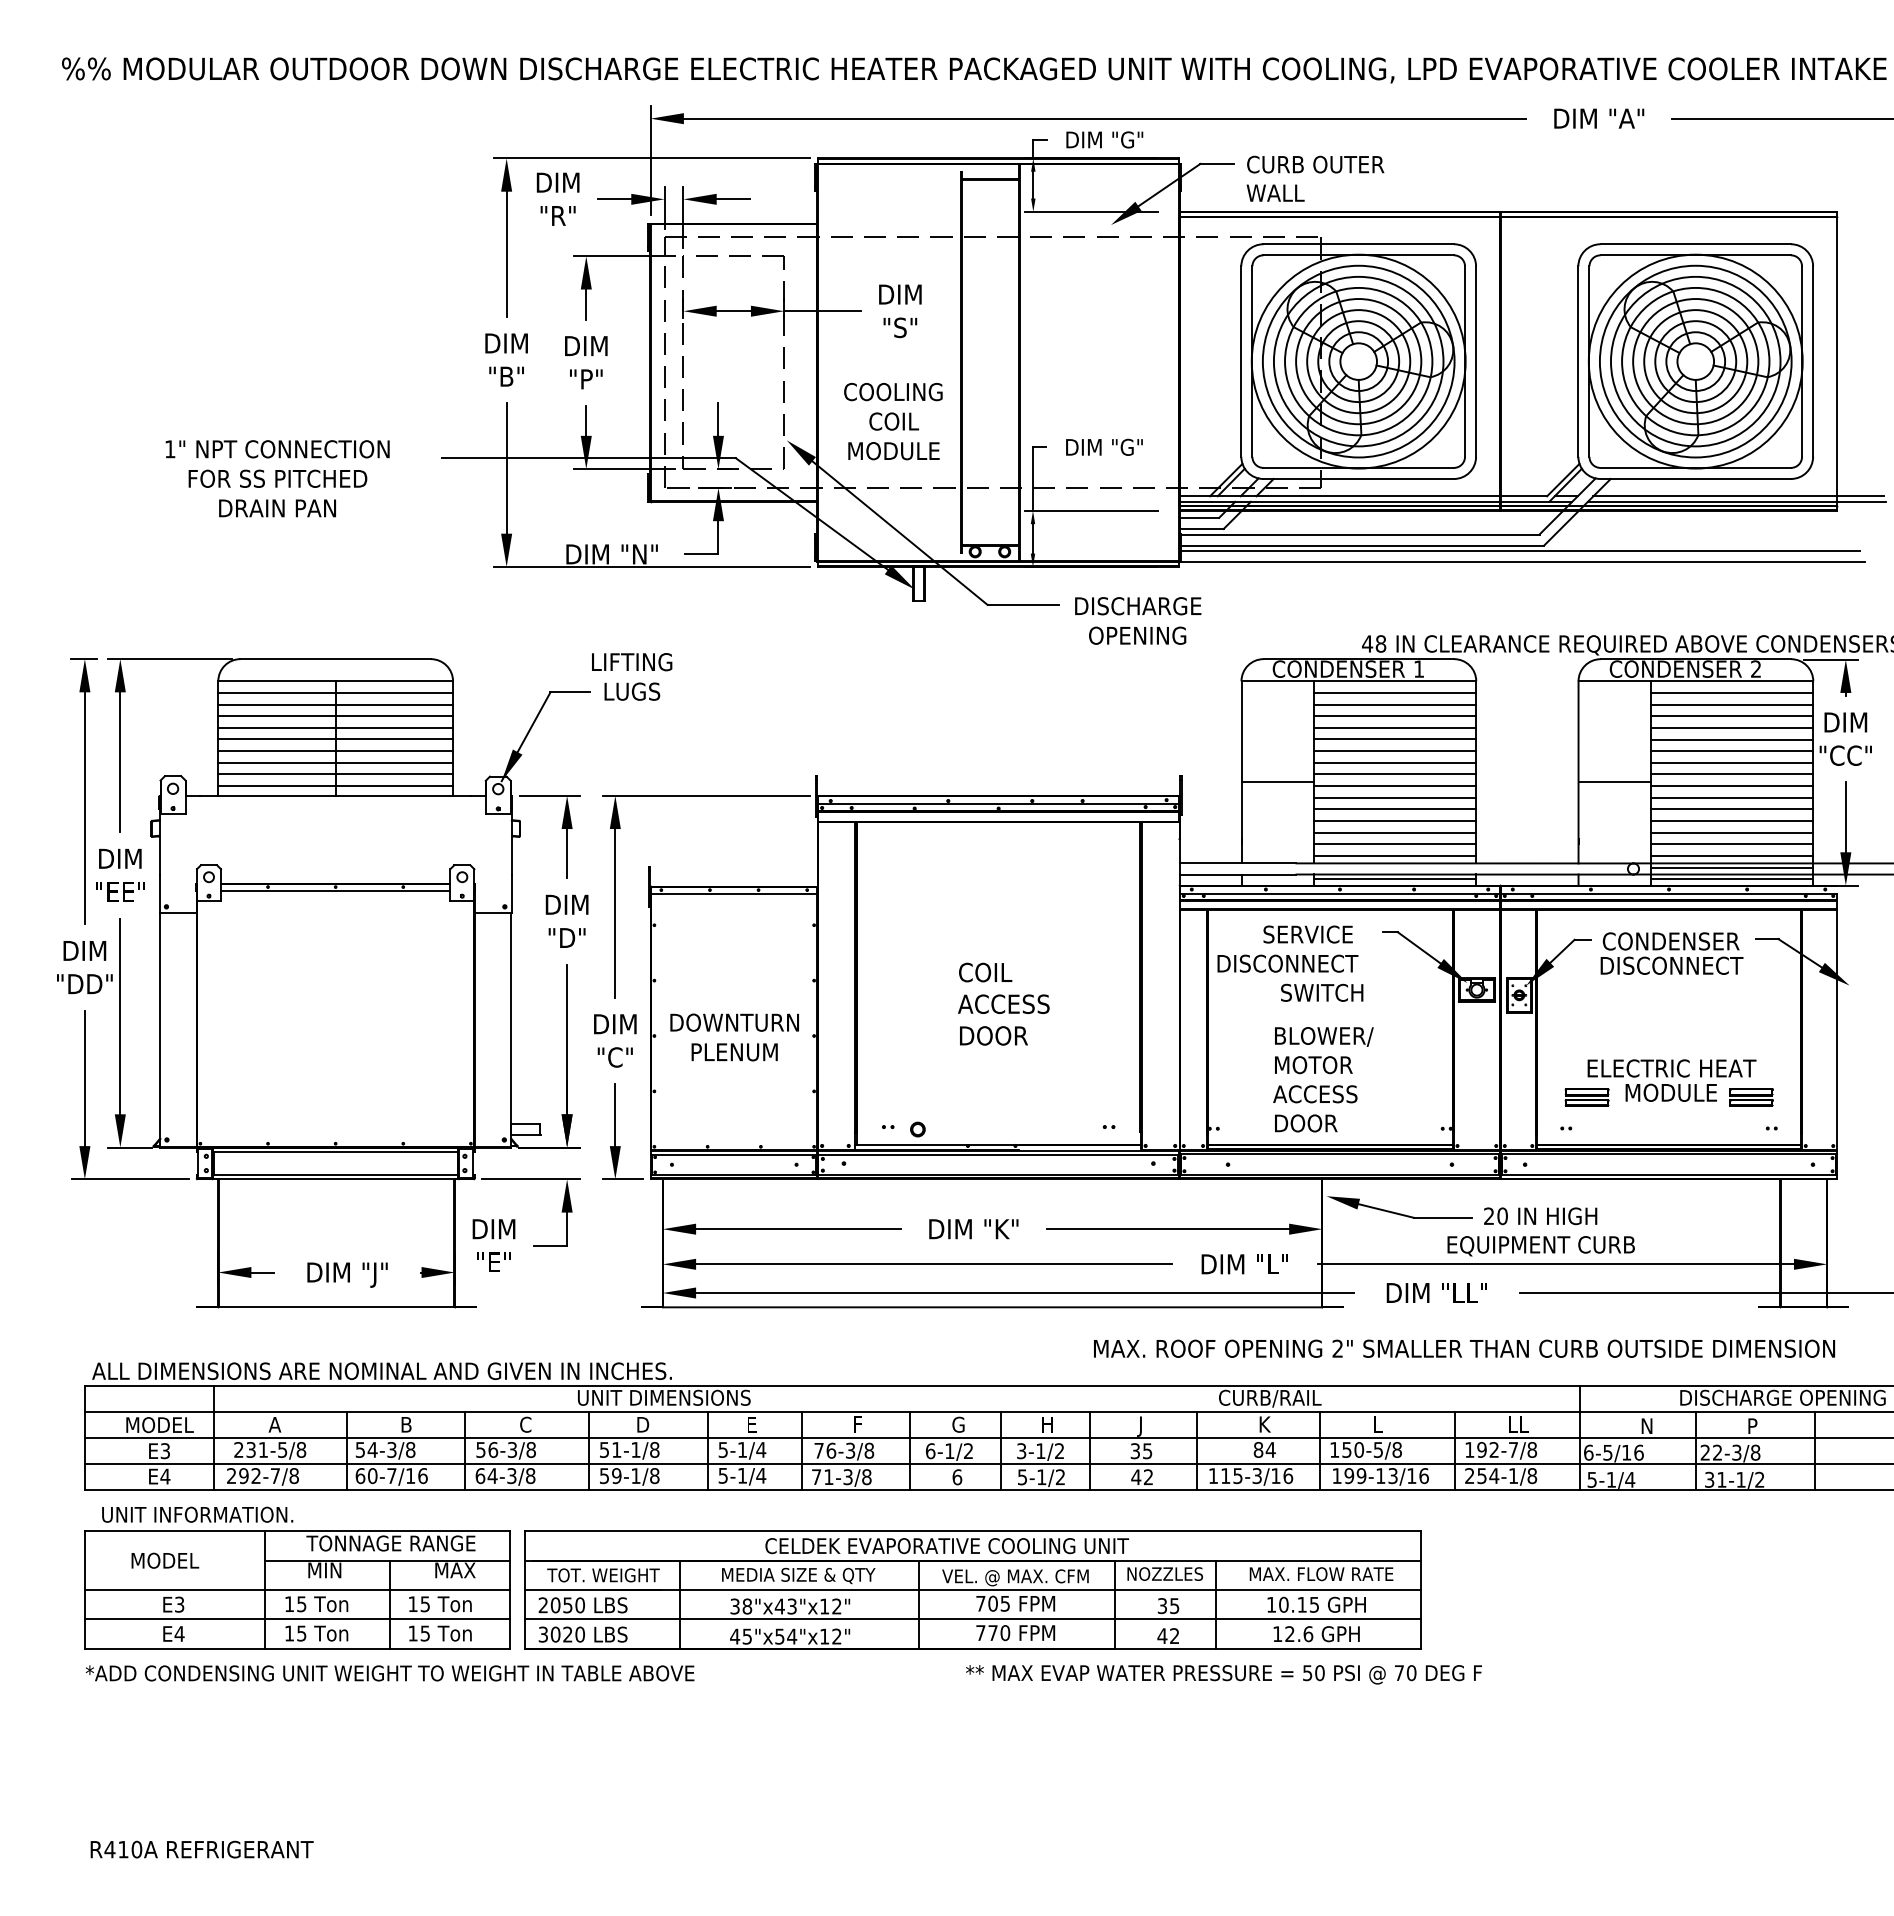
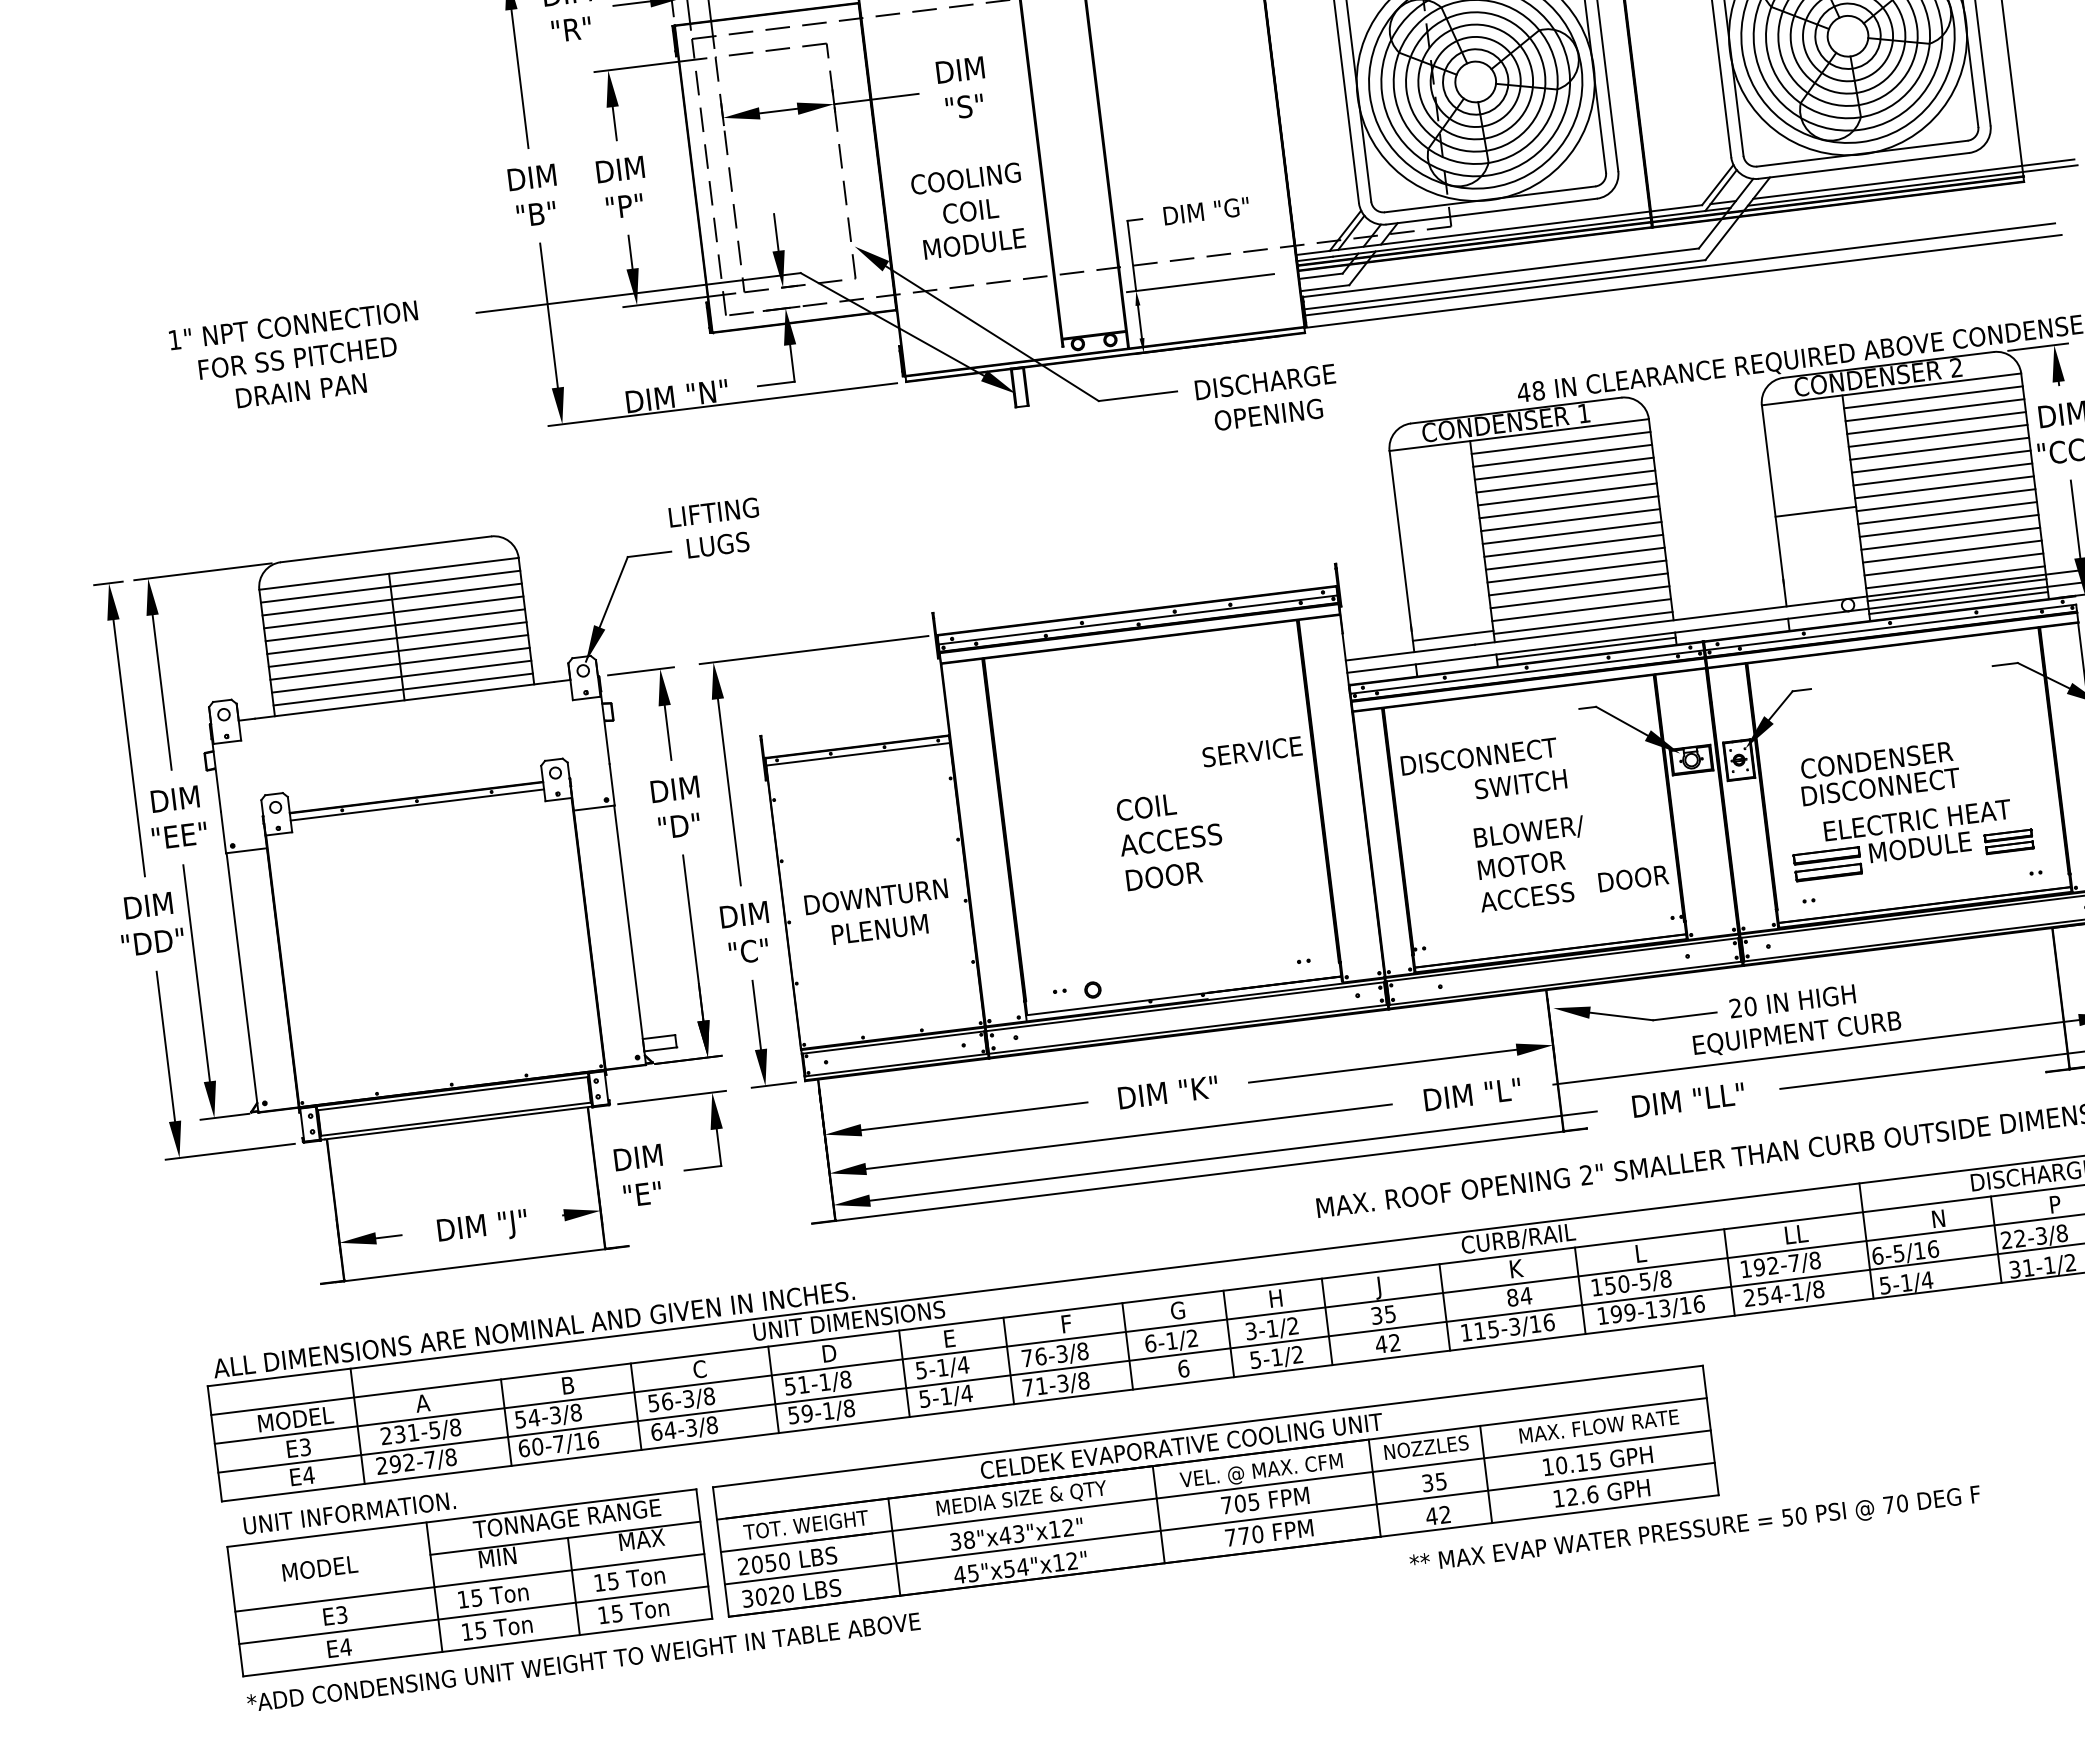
line: (1277, 782) -> (1452, 636), moved
text: (1307, 934) -> (1251, 751), moved
text: (1671, 953) -> (1878, 773), moved
part: (1586, 1097) -> (1827, 863), size x1.4
text: (1306, 1123) -> (1633, 878), moved
text: (1223, 1674) -> (1694, 1530), moved

